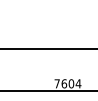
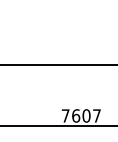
text: (78, 83) -> (96, 115), 7604 -> 7607

